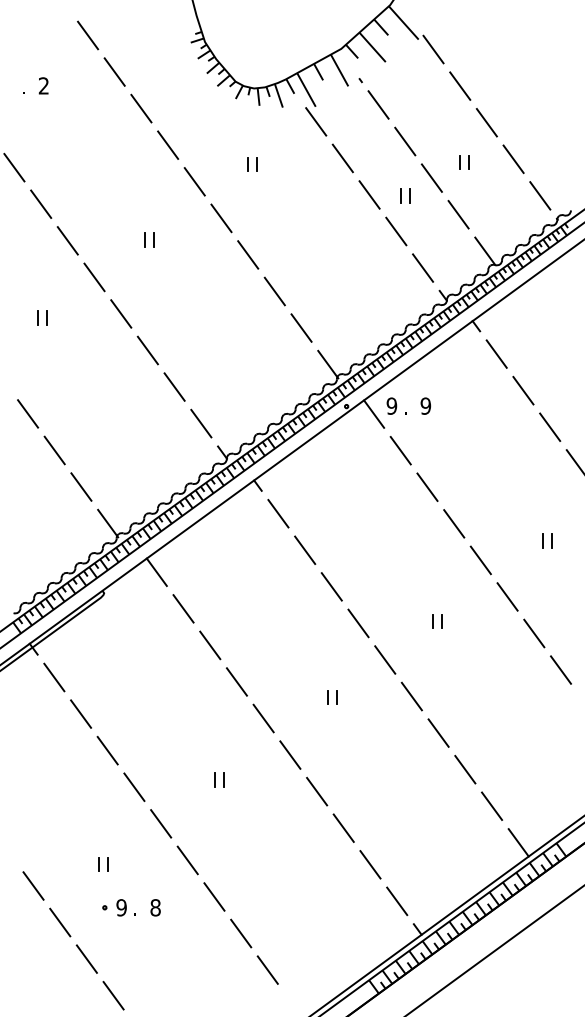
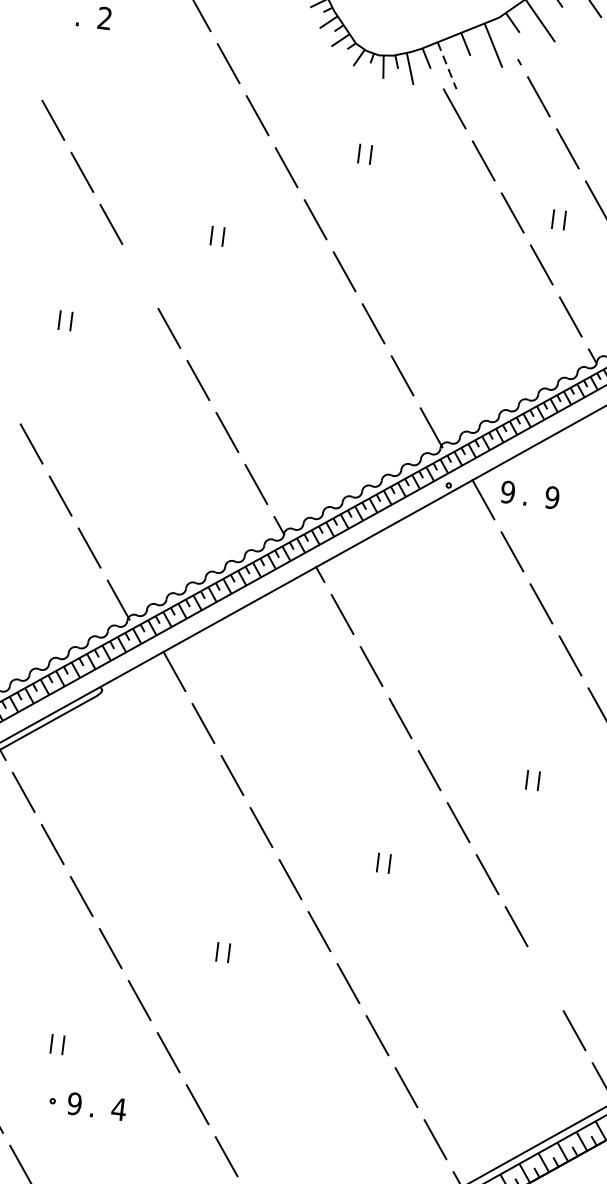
line: (306, 90) -> (447, 66), solid -> dashed
line: (94, 277) -> (140, 276), removed
line: (465, 769) -> (545, 978), removed
text: (155, 907) -> (118, 1108), 8 -> 4

